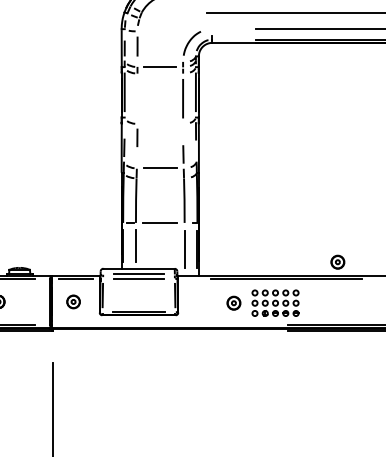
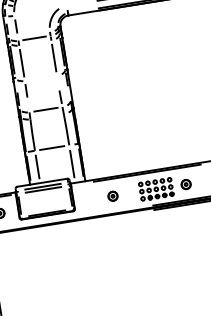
line: (137, 98) -> (22, 63), added
part: (337, 261) -> (185, 184), moved
part: (275, 302) -> (156, 188), moved

